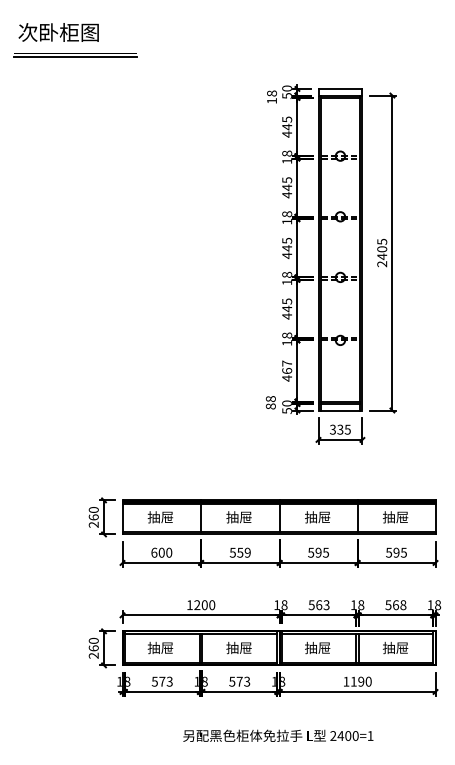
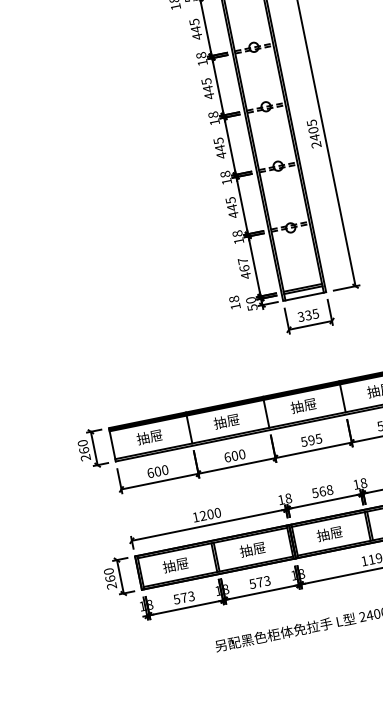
text: (270, 406) -> (235, 306), 88 -> 18
text: (239, 552) -> (234, 455), 559 -> 600
text: (326, 604) -> (329, 489), 563 -> 568

